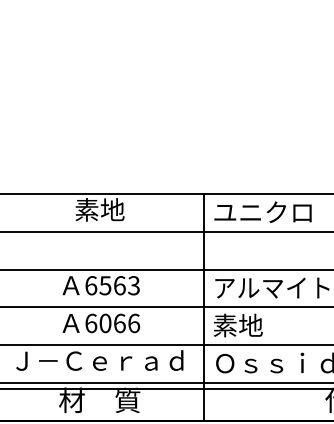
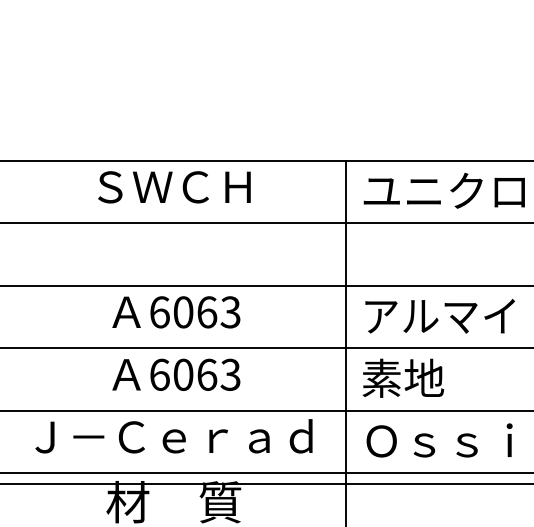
text: (100, 209) -> (175, 186), 素地 -> ＳＷＣＨ
text: (105, 285) -> (183, 312), 6563 -> 6063
text: (134, 323) -> (231, 374), 6066 -> 6063

